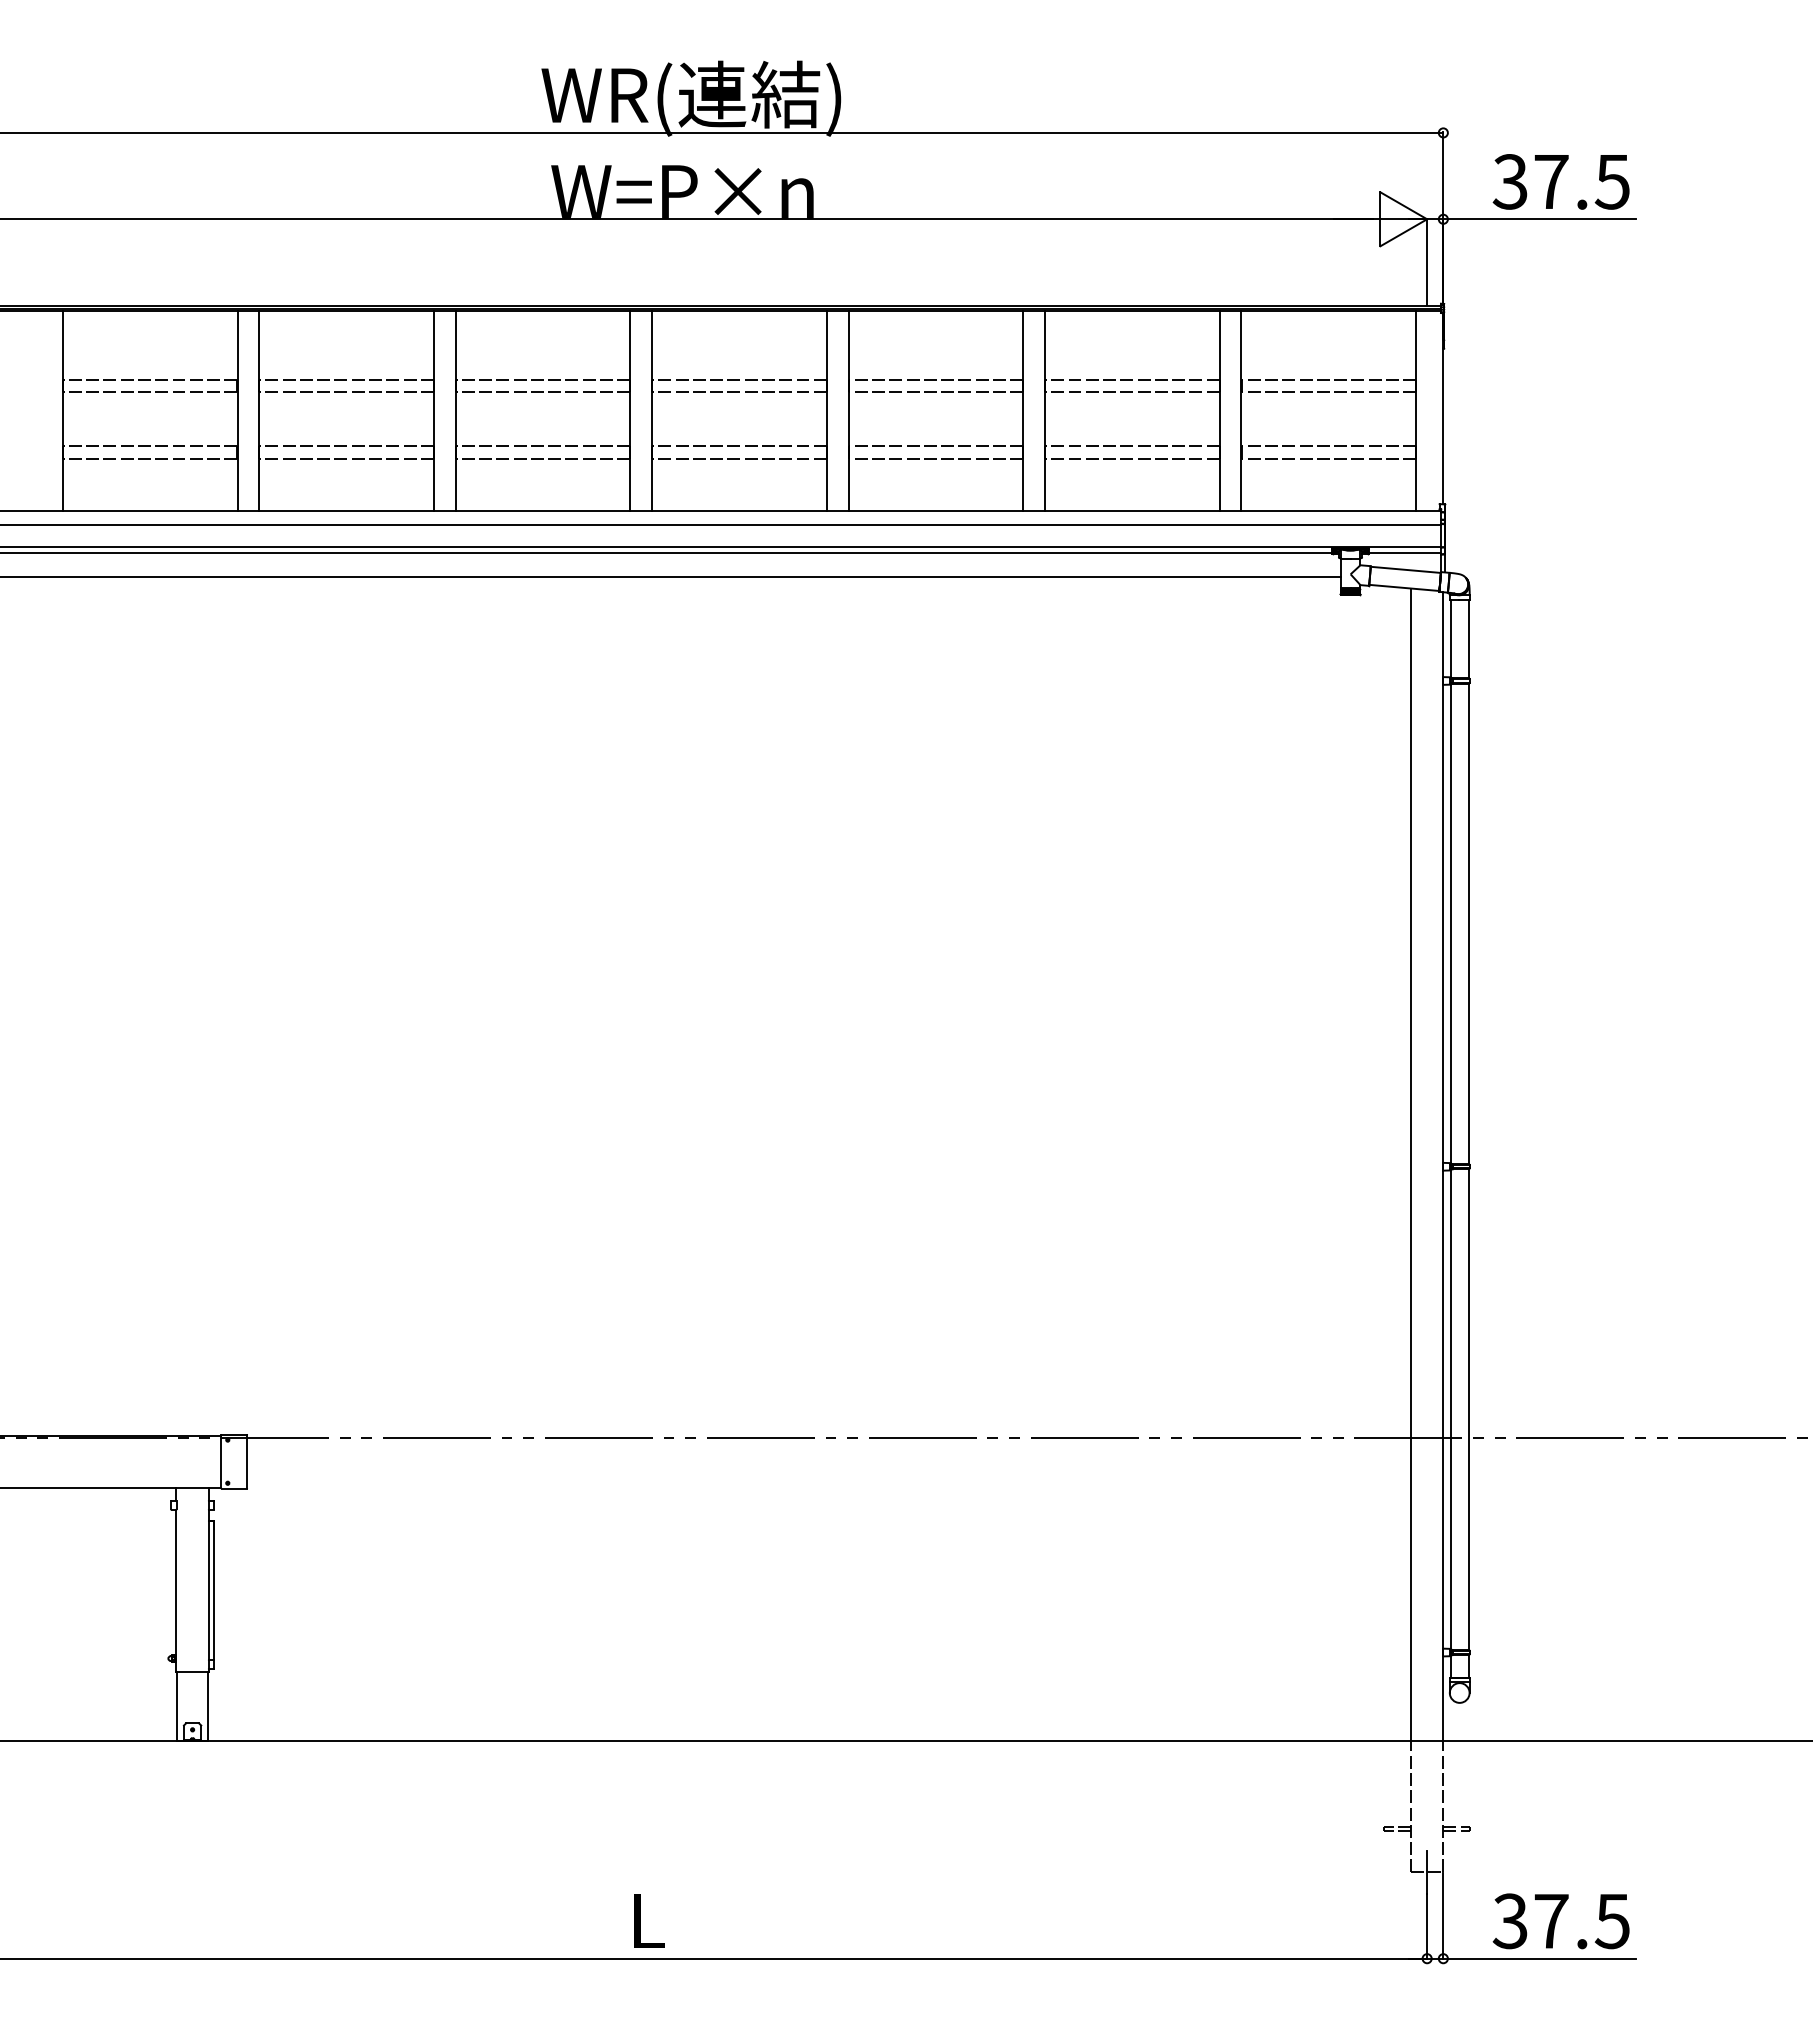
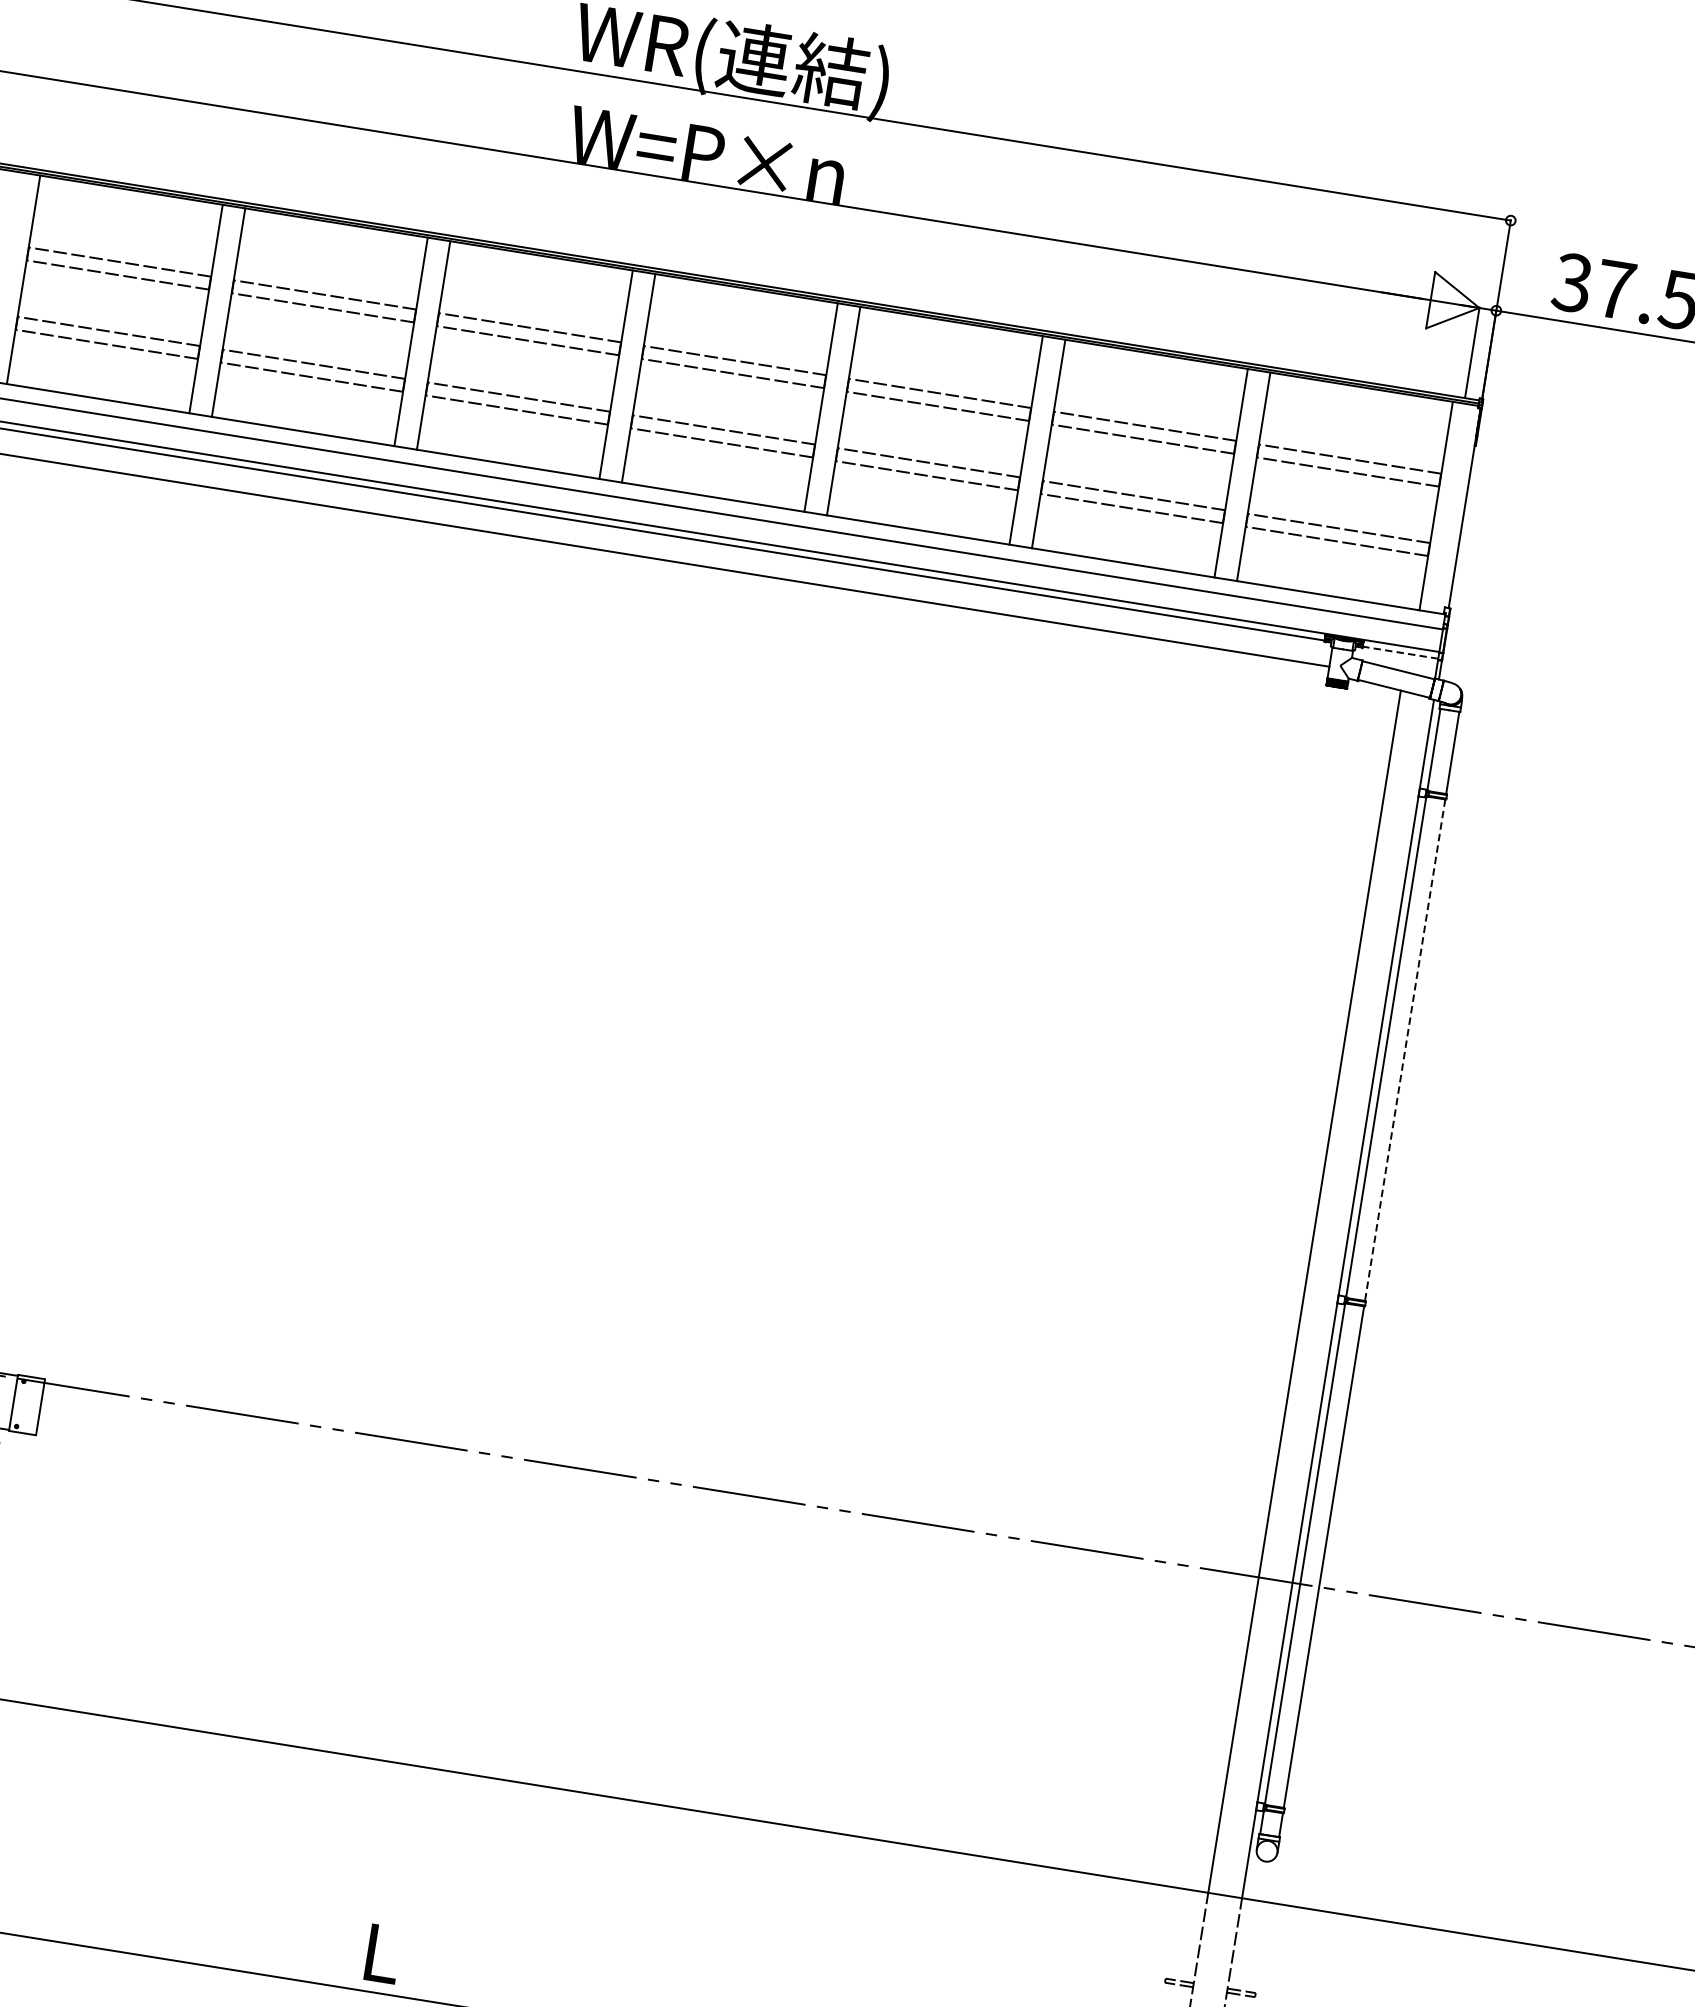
line: (1404, 553) -> (1399, 652), solid -> dashed
line: (1468, 924) -> (1404, 1050), solid -> dashed

